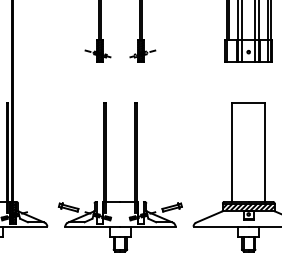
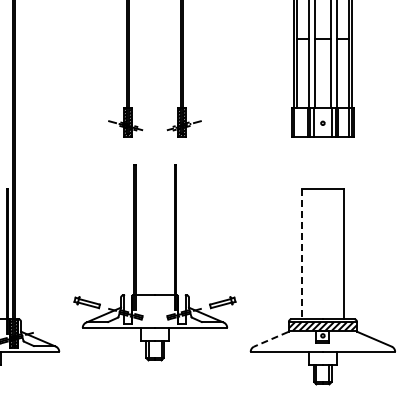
line: (232, 152) -> (301, 254), solid -> dashed
part: (106, 176) -> (136, 262), moved
line: (209, 217) -> (271, 339), solid -> dashed

